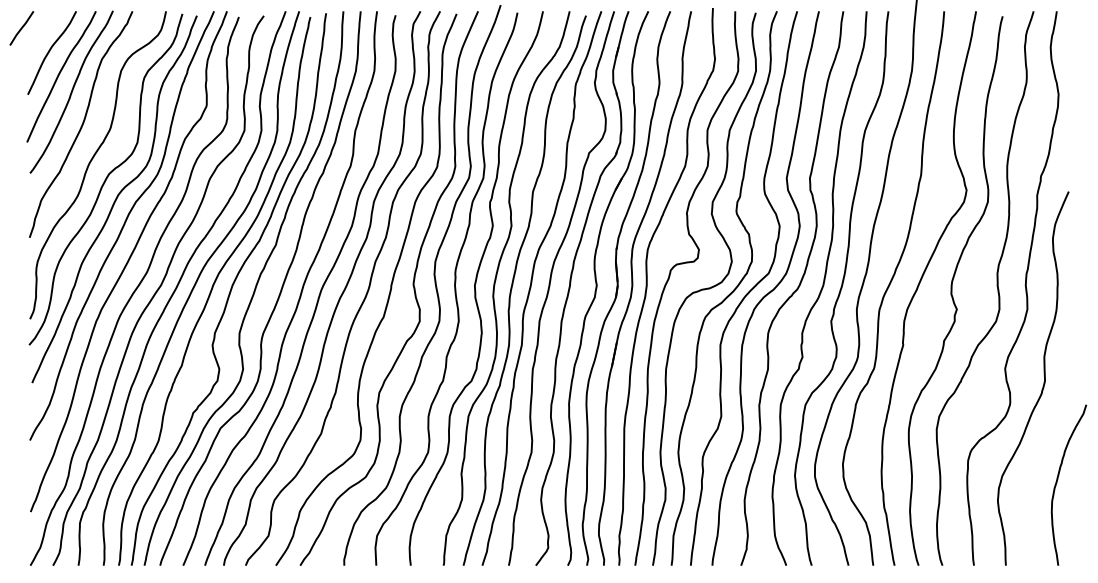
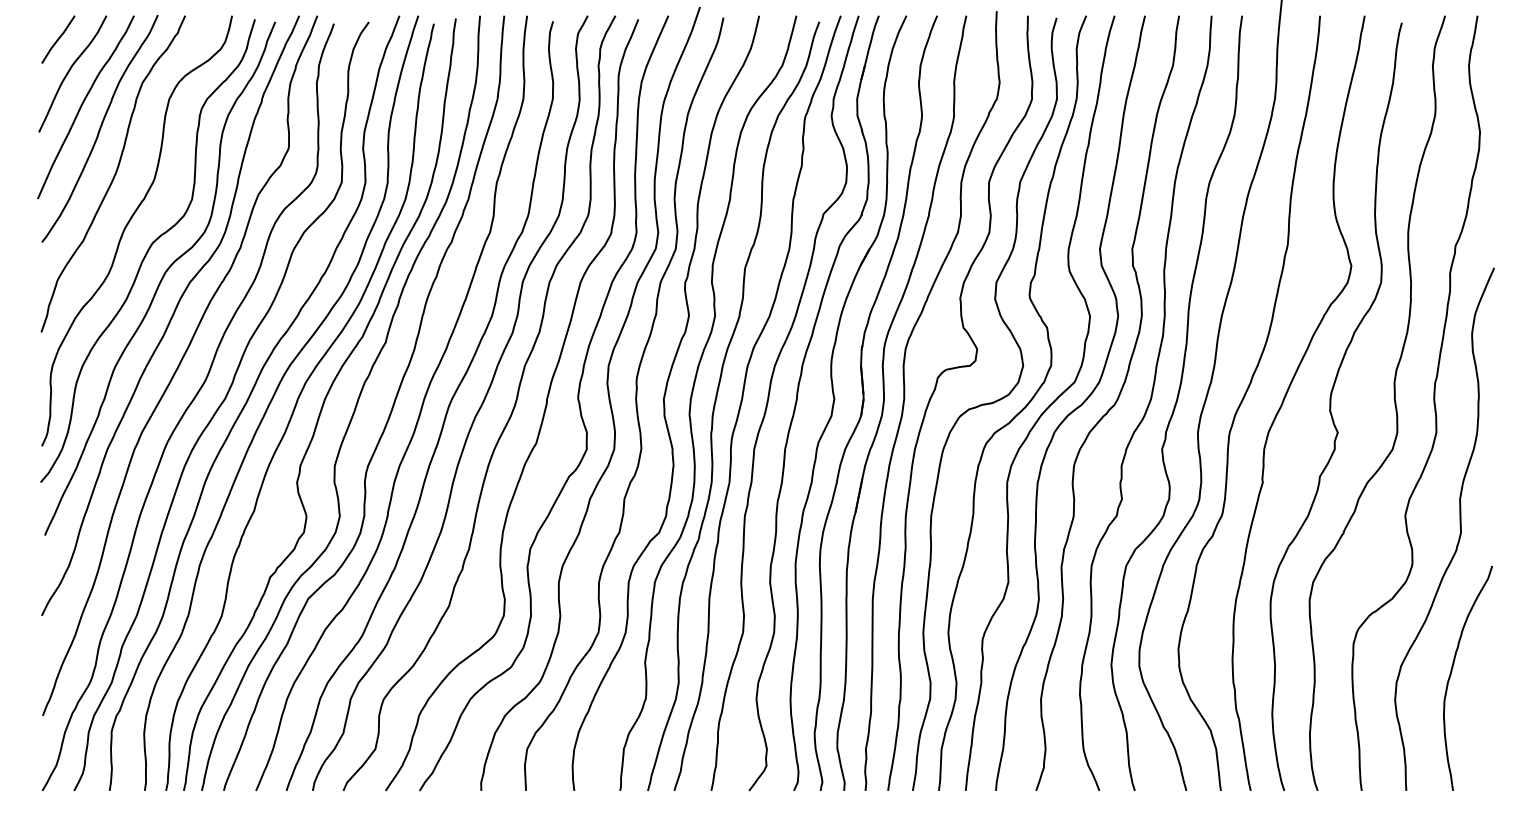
line: (21, 28) -> (57, 39), moved
curve: (1057, 483) -> (1451, 675), moved

